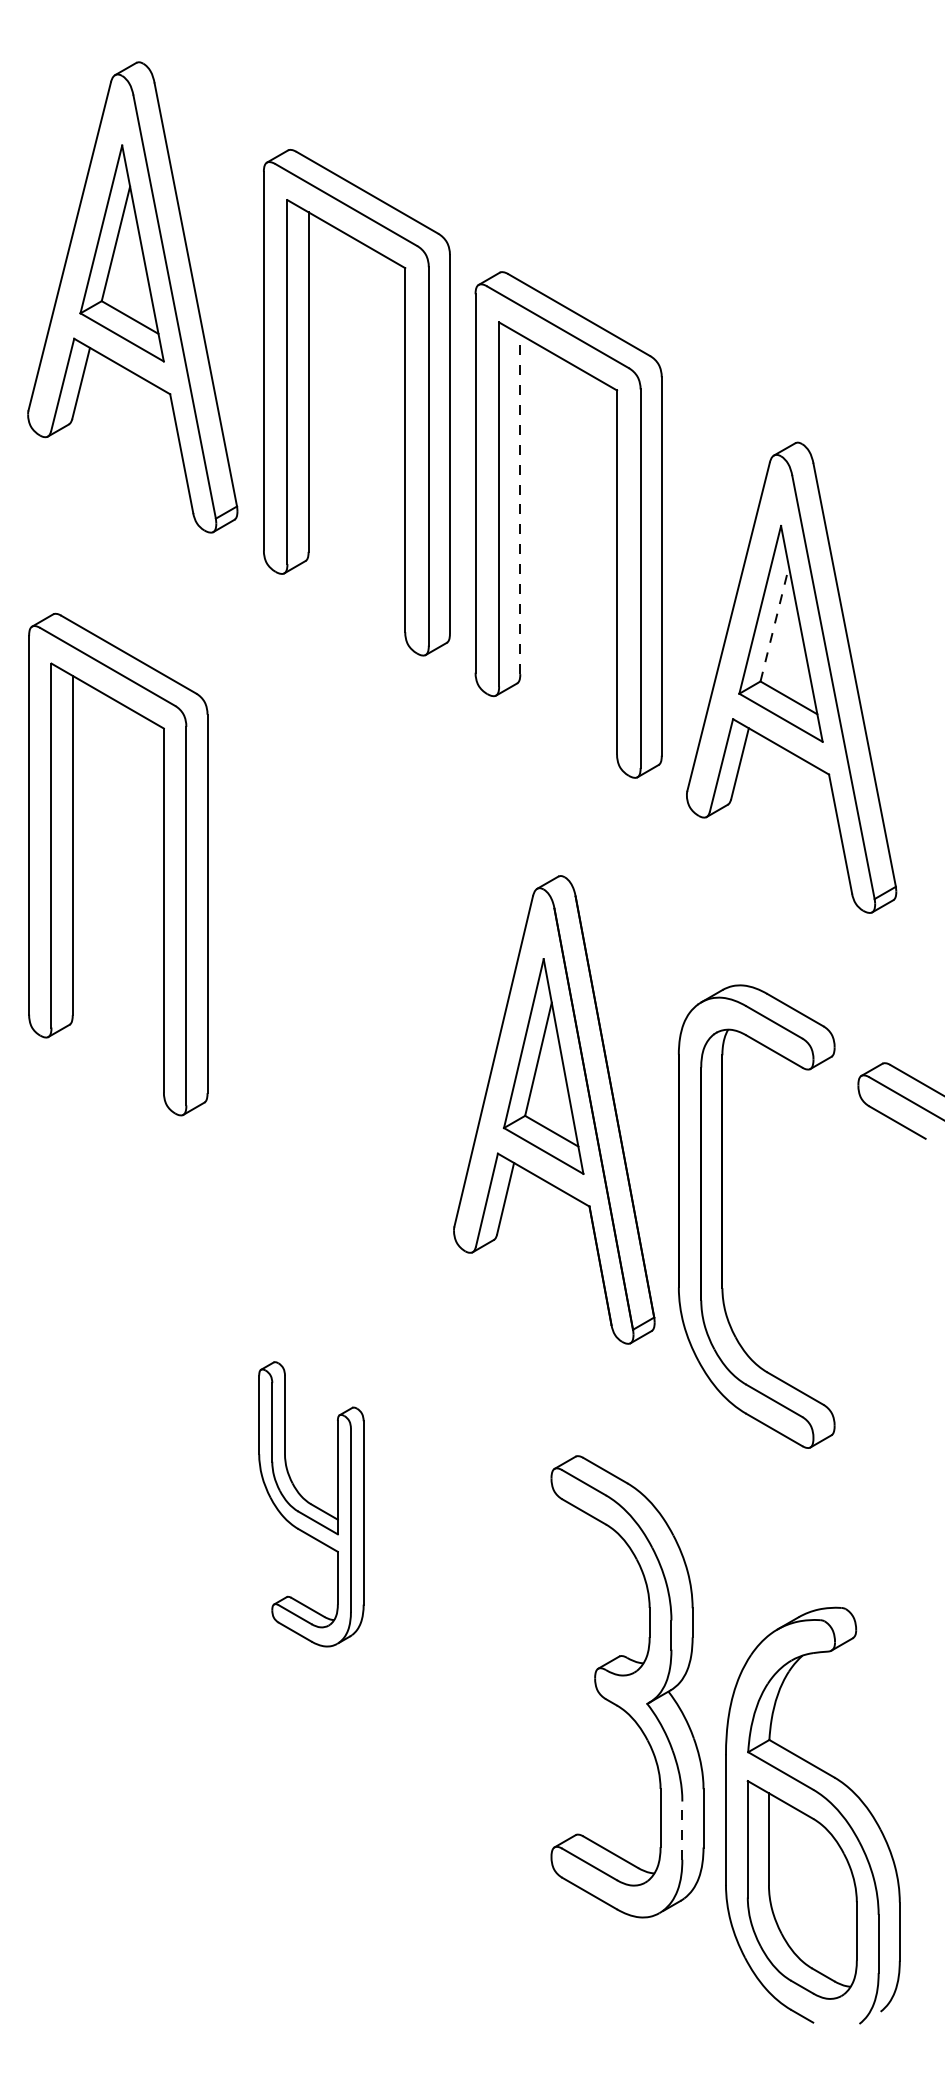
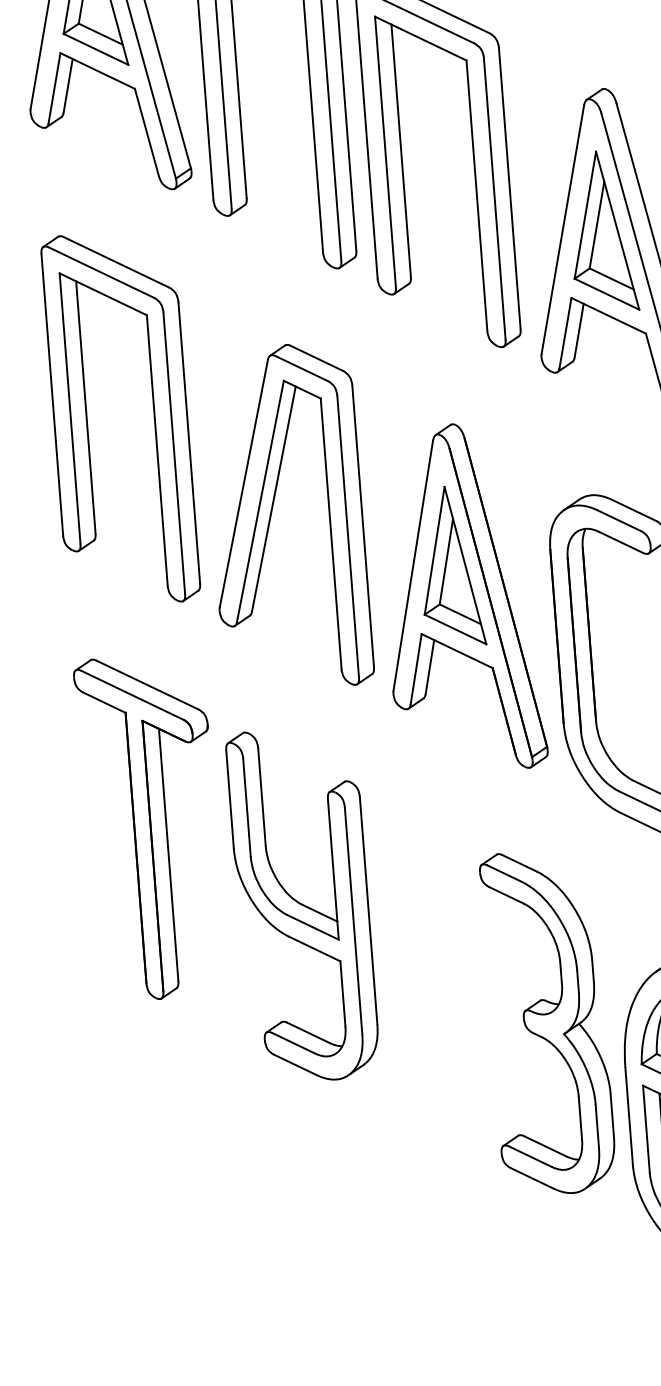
line: (520, 504) -> (401, 150), dashed -> solid
line: (774, 624) -> (596, 225), dashed -> solid
part: (73, 864) -> (87, 421), moved
part: (309, 978) -> (271, 514), added
part: (115, 1384) -> (150, 827), added
part: (311, 1504) -> (303, 905), size x1.67
line: (682, 1830) -> (597, 1126), dashed -> solid

